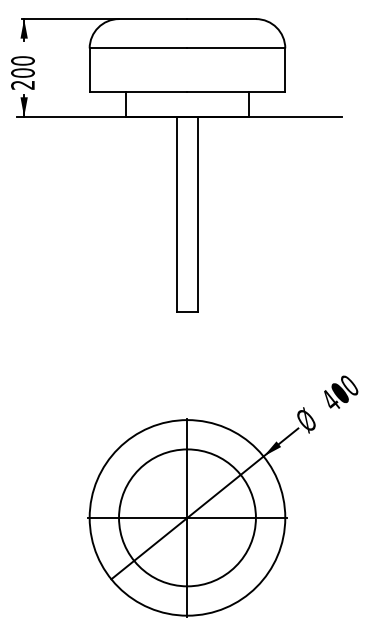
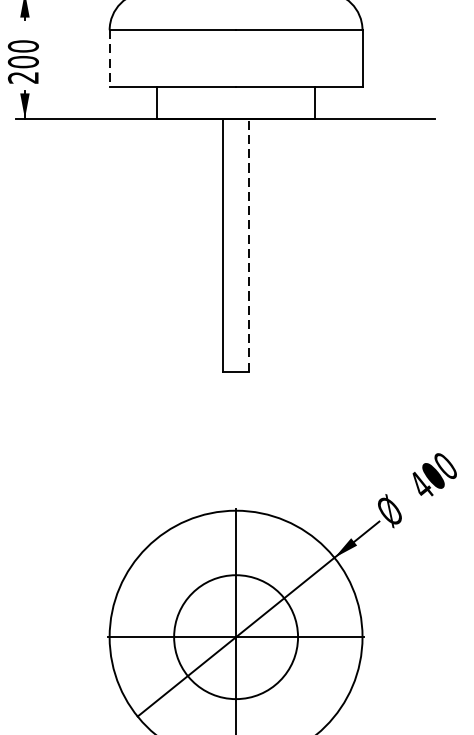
line: (89, 70) -> (109, 58), solid -> dashed
line: (197, 214) -> (249, 244), solid -> dashed
circle: (187, 517) -> (236, 636), size x0.7

